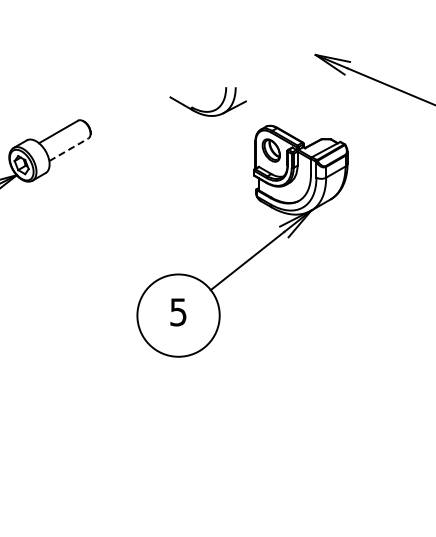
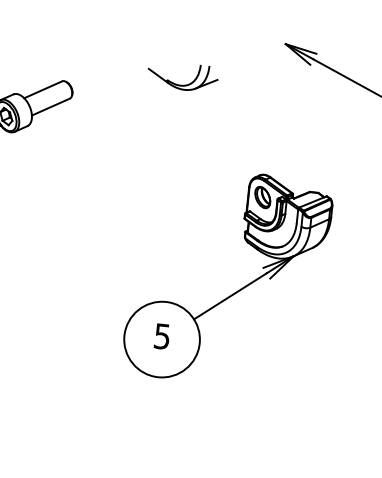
line: (68, 149) -> (50, 106), dashed -> solid
part: (252, 255) -> (235, 291), moved

